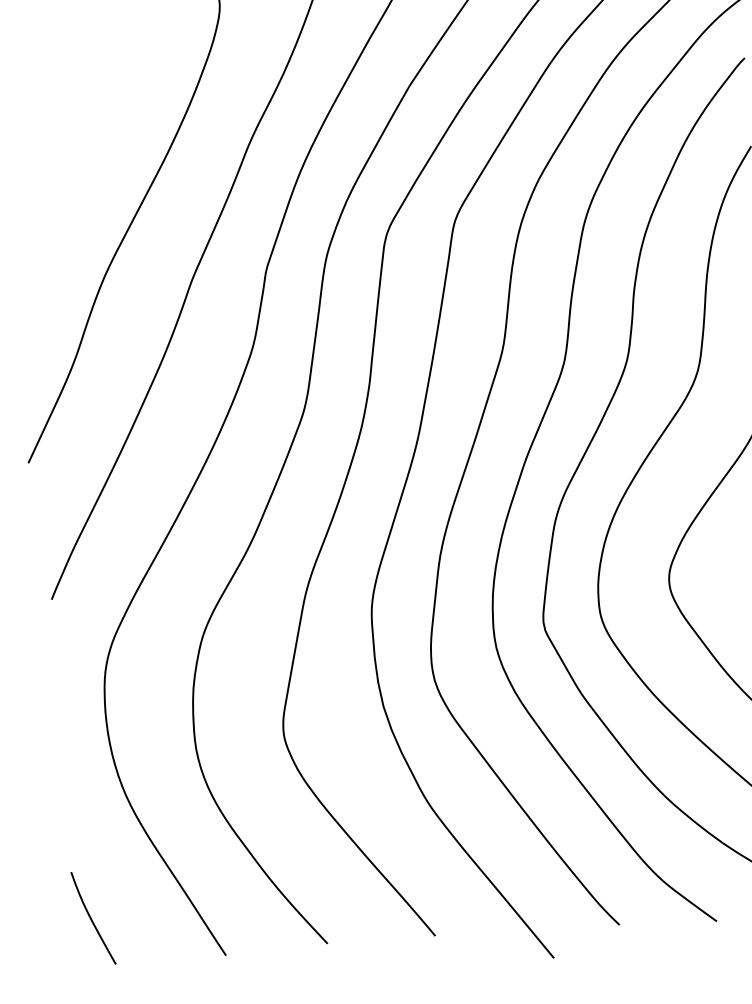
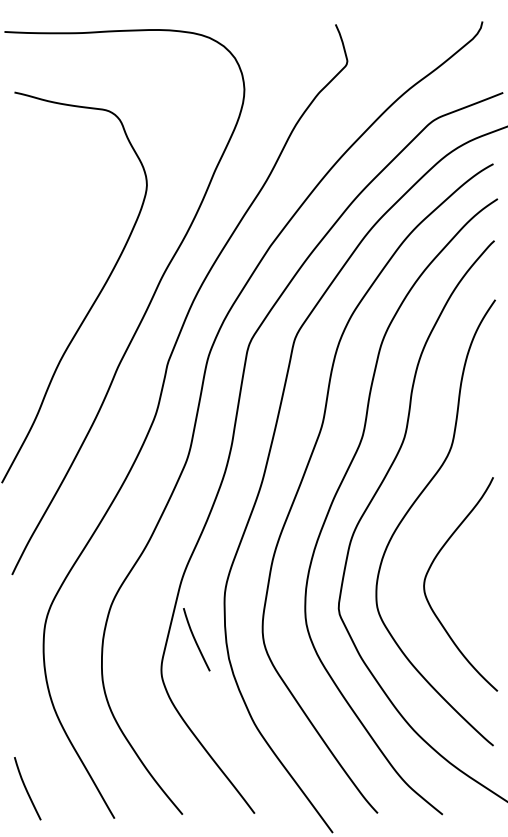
curve: (331, 680) -> (195, 639), added

